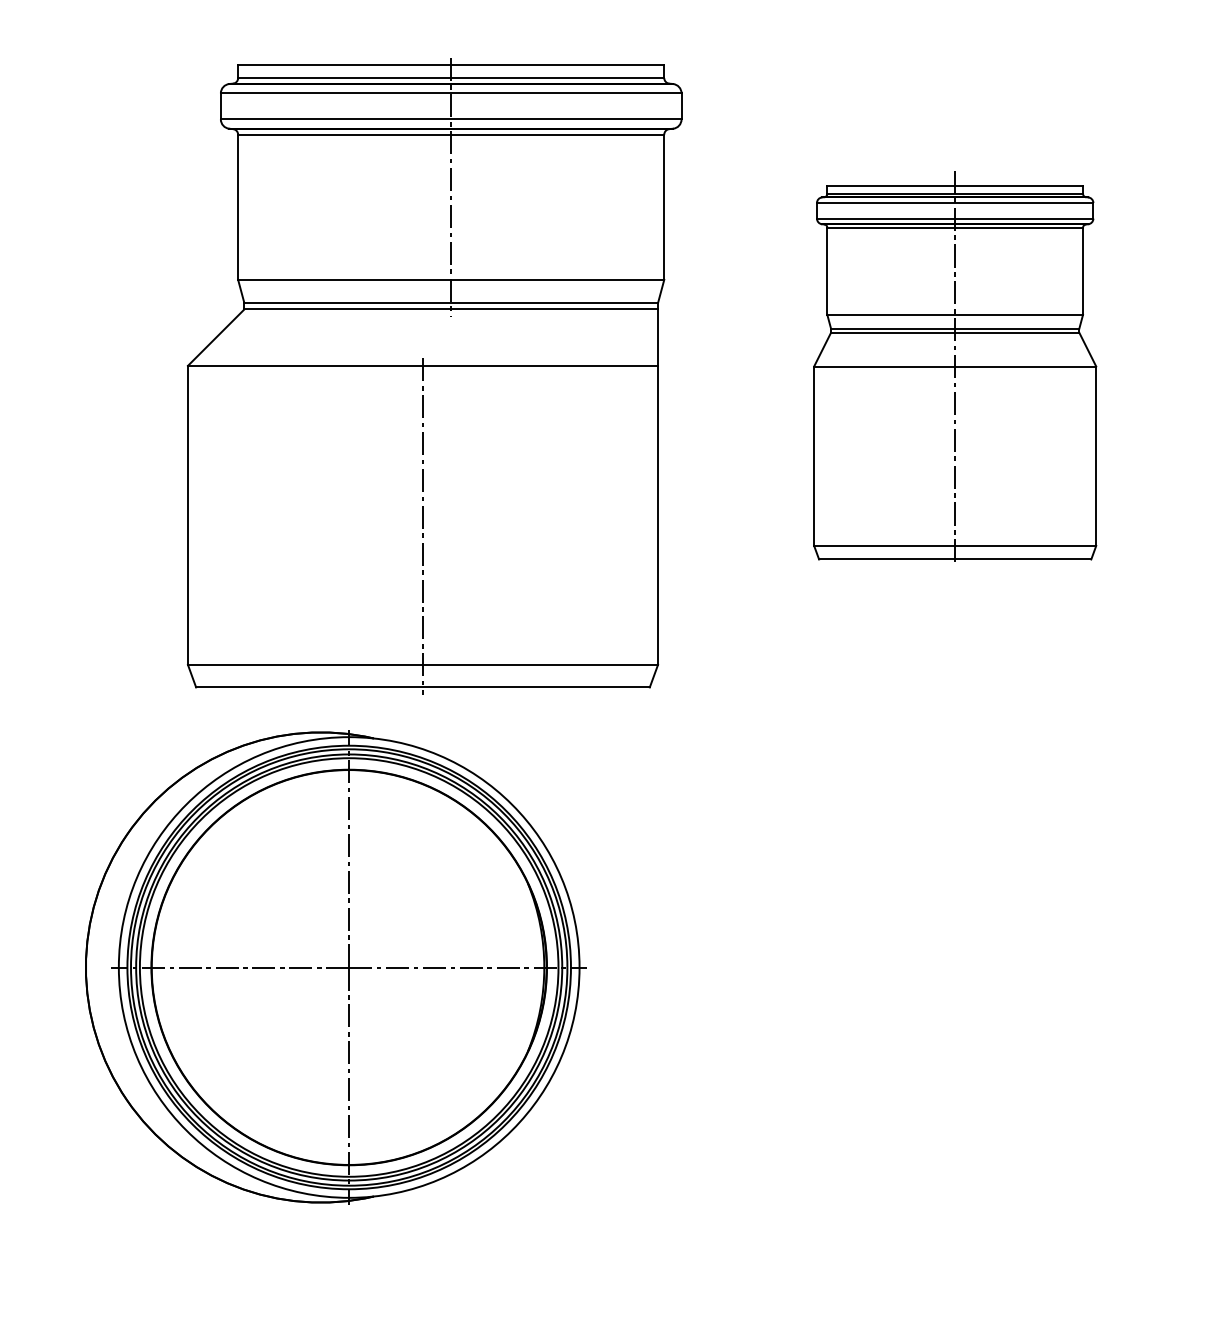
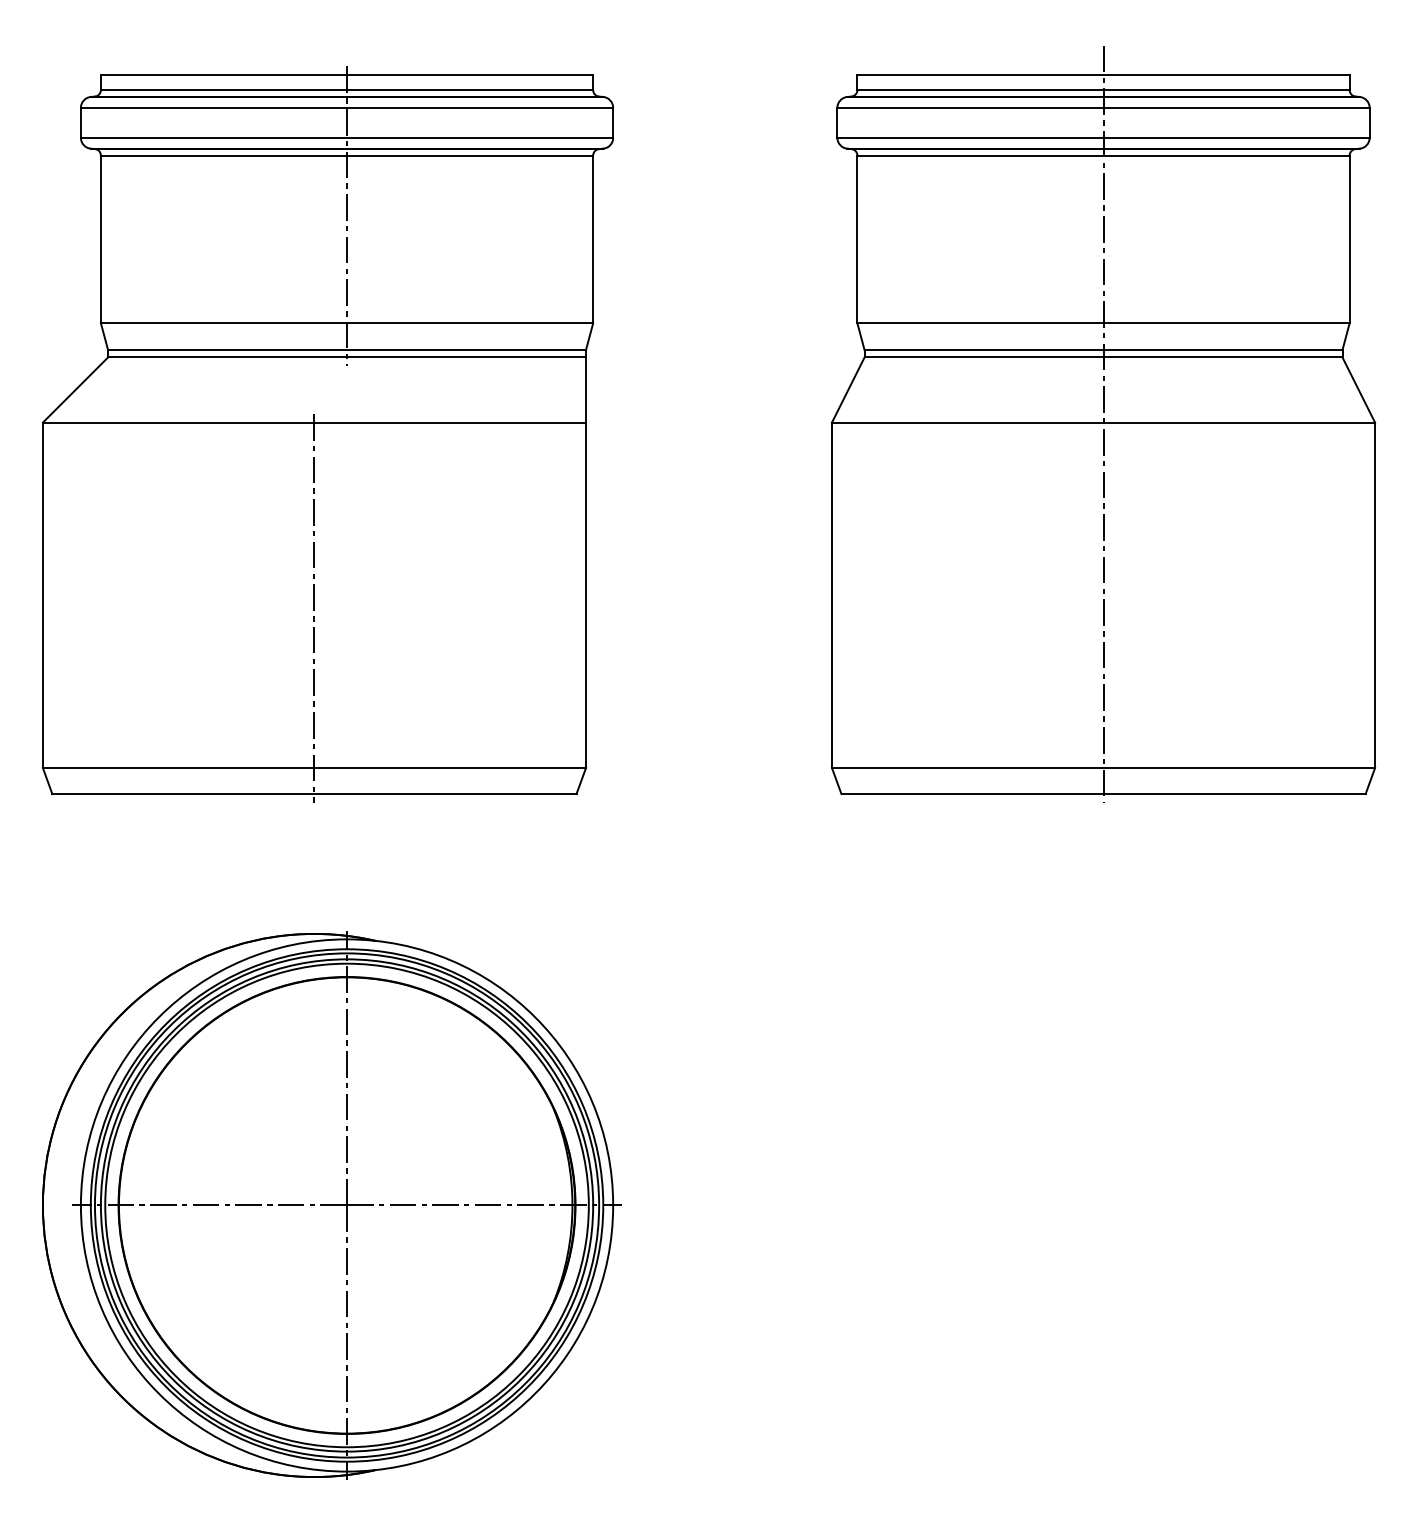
part: (955, 367) -> (1104, 424), size x1.67
part: (434, 376) -> (327, 434), moved
part: (335, 967) -> (331, 1205), moved

